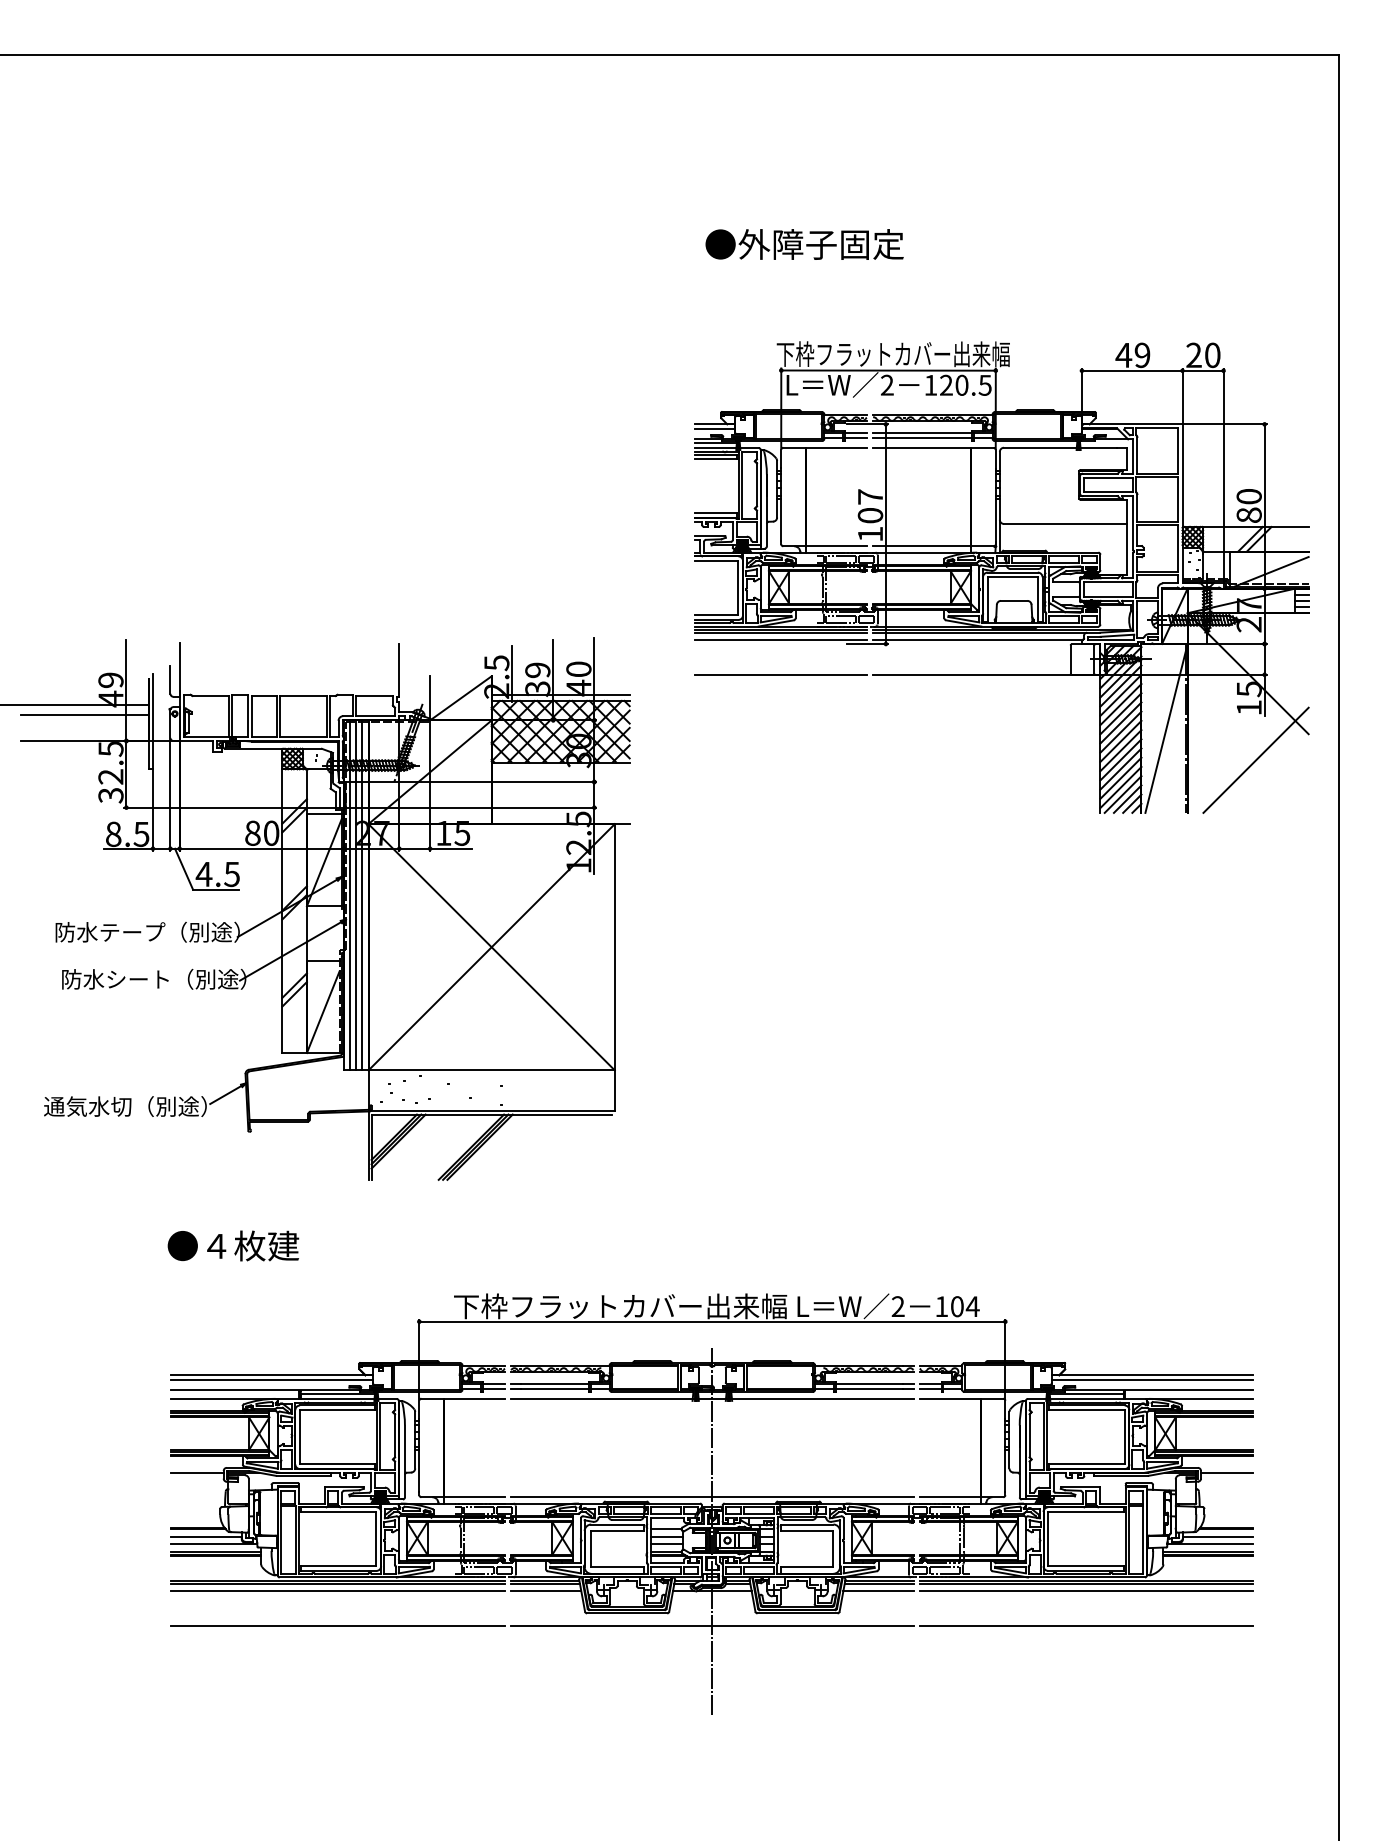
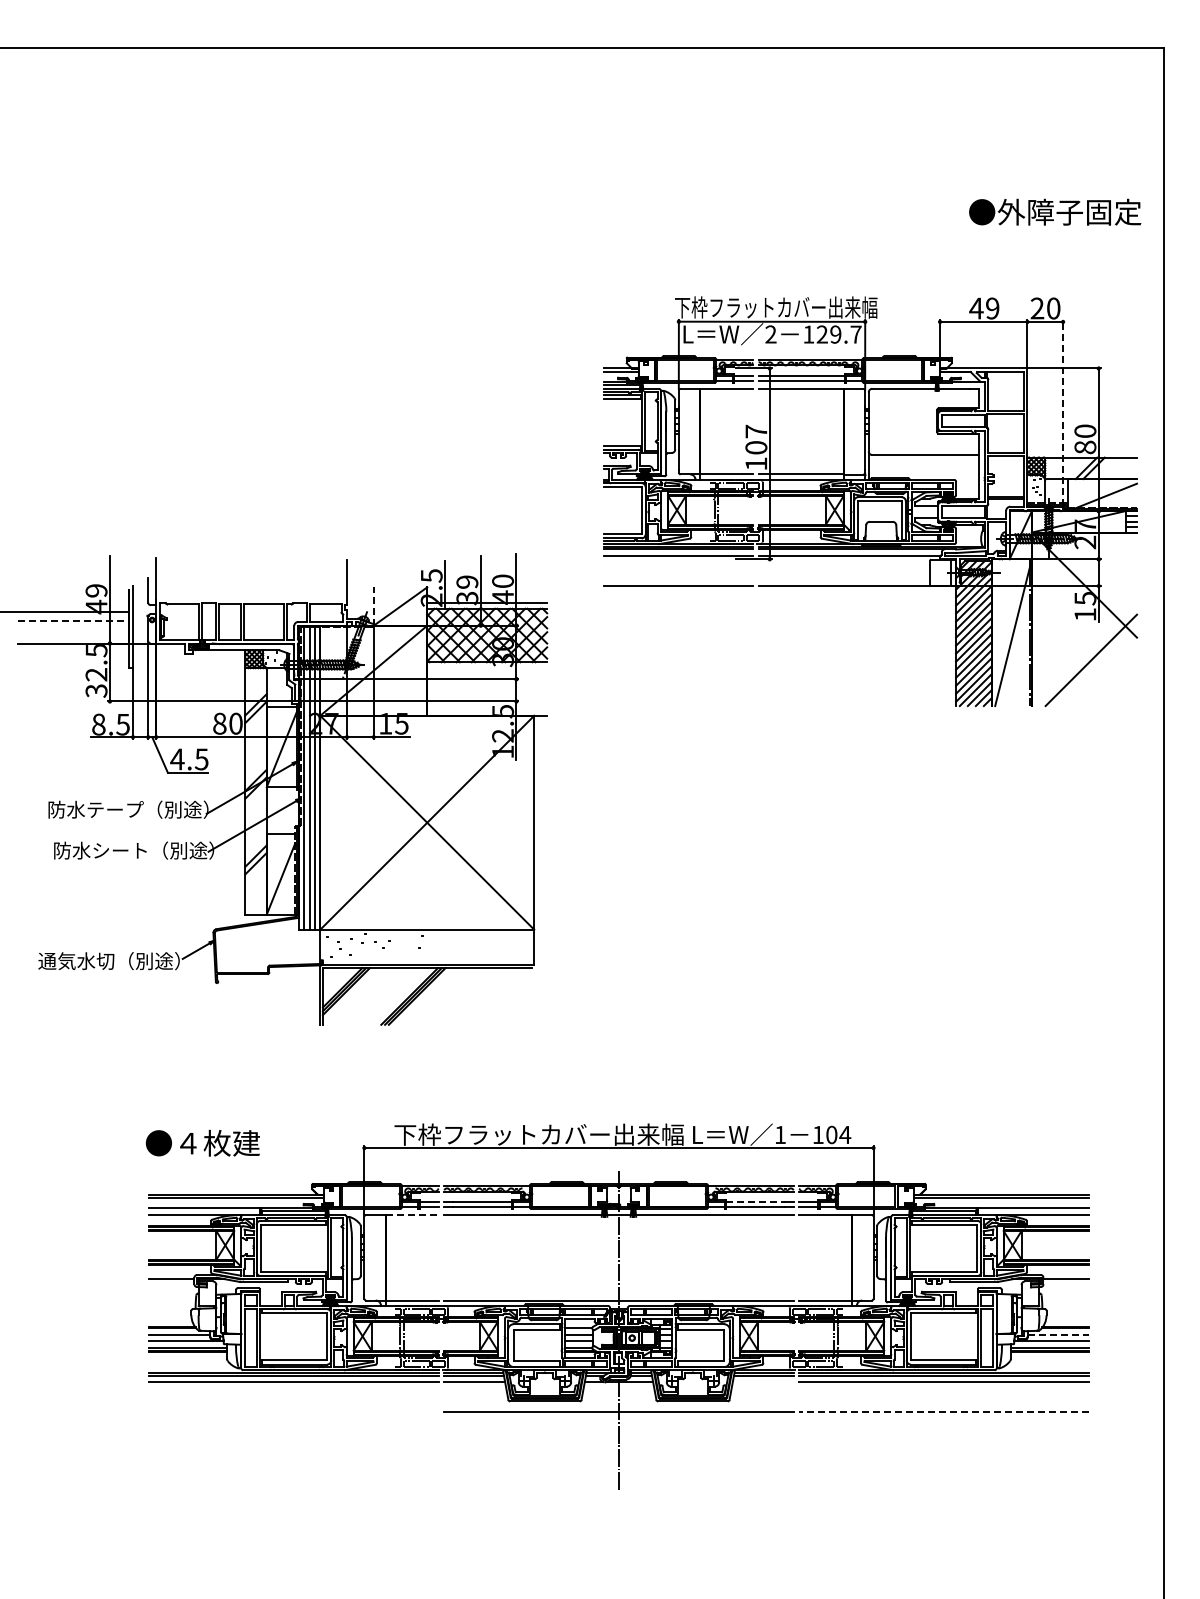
text: (805, 243) -> (1055, 211), moved
text: (973, 385) -> (845, 334), 120.5 -> 129.7
line: (1224, 475) -> (1063, 412), solid -> dashed
line: (429, 698) -> (373, 606), solid -> dashed
line: (84, 715) -> (73, 621), solid -> dashed
text: (232, 1245) -> (202, 1142), moved
text: (897, 1306) -> (779, 1134), 2 -> 1
line: (869, 1384) -> (755, 1202), solid -> dashed
line: (474, 1398) -> (412, 1214), solid -> dashed
line: (1218, 1537) -> (1058, 1335), solid -> dashed
line: (877, 1590) -> (762, 1381), removed
line: (337, 1626) -> (293, 1412), removed
line: (1085, 1626) -> (943, 1412), solid -> dashed

